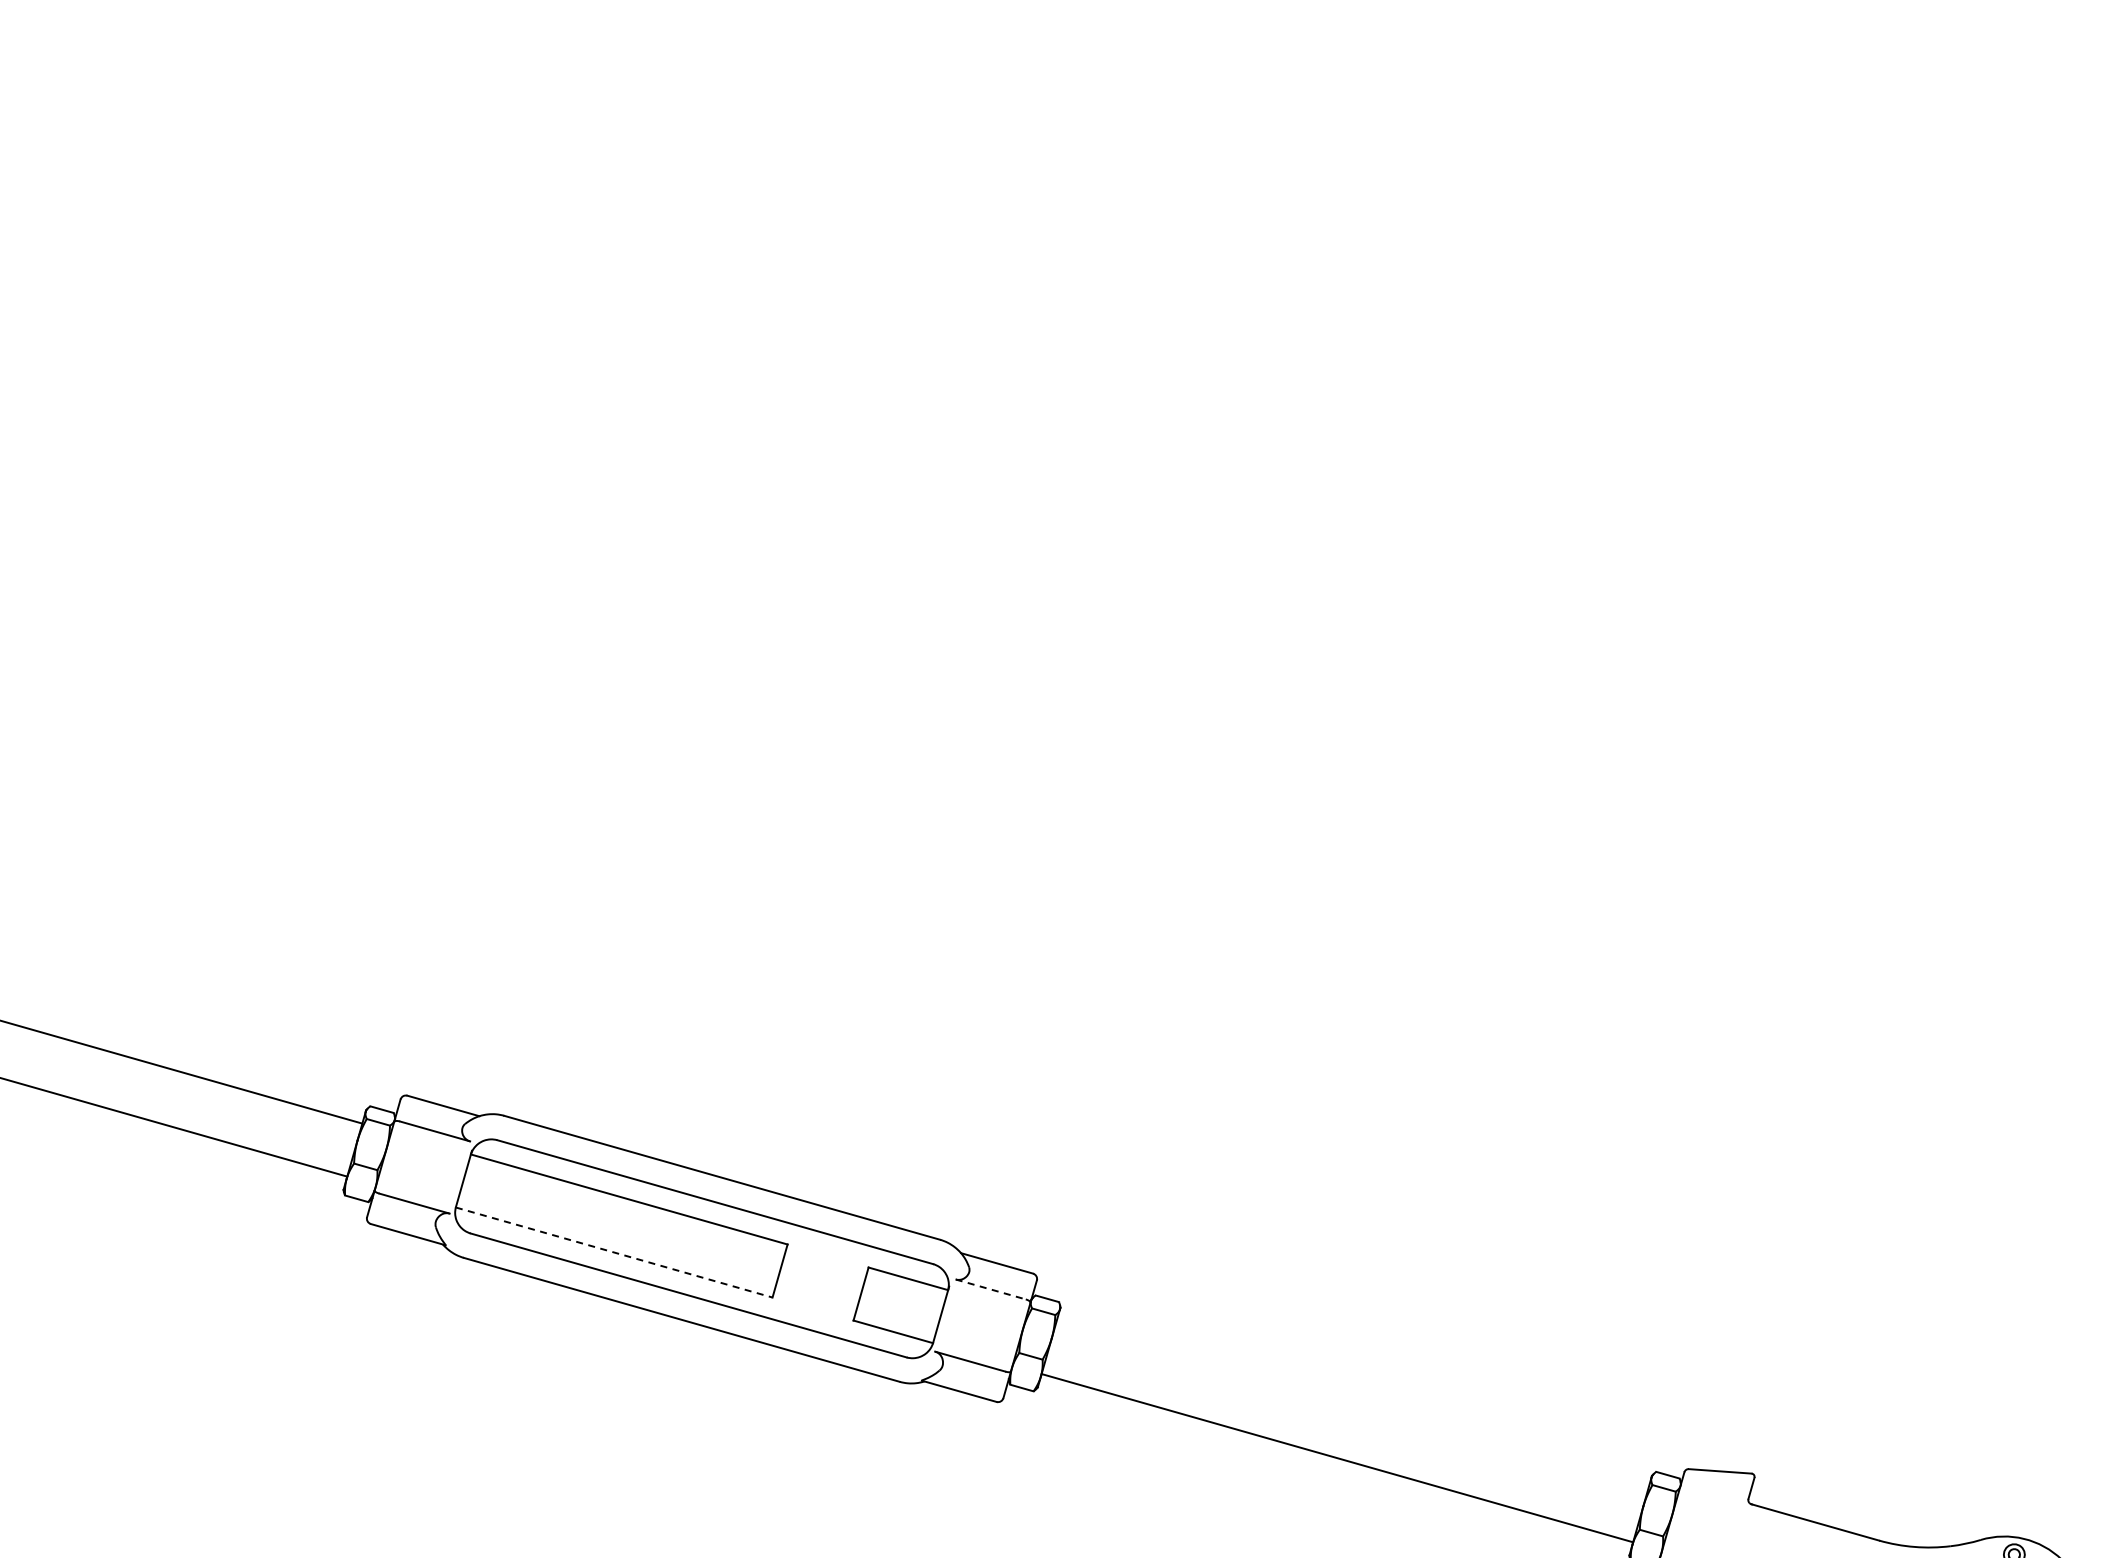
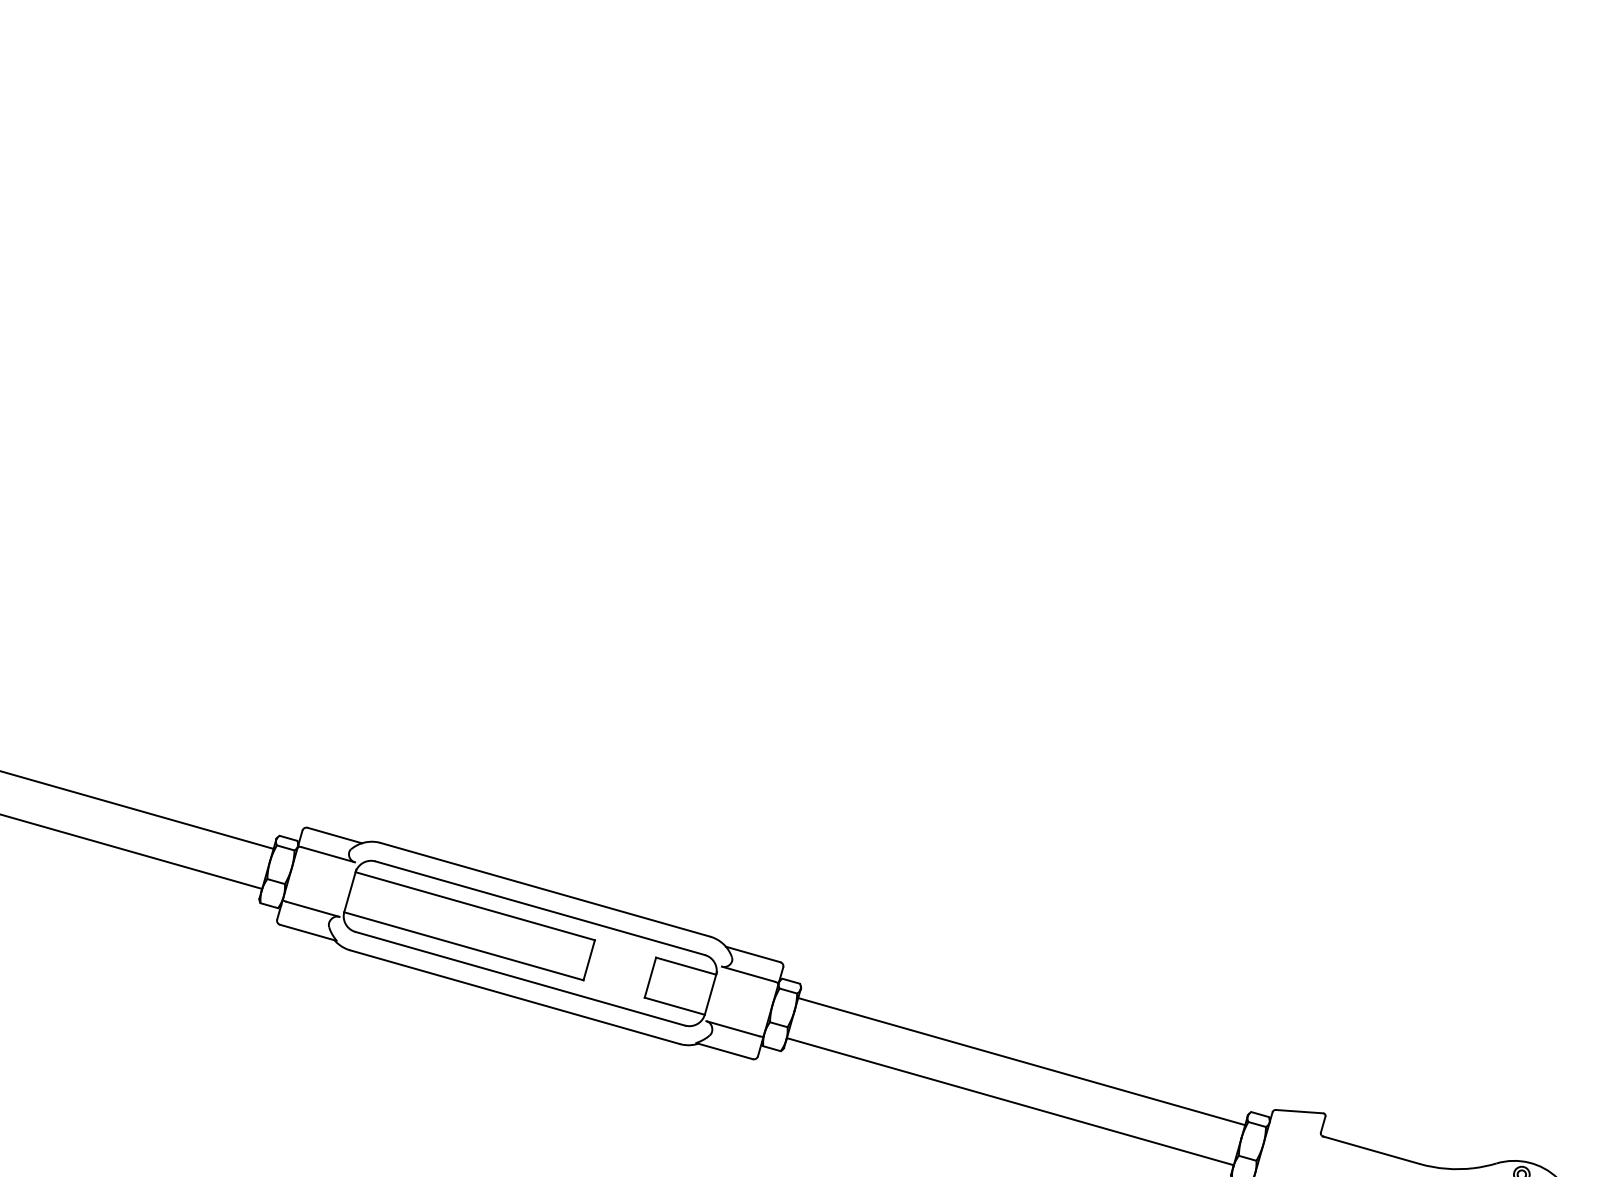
line: (614, 1252) -> (464, 946), dashed -> solid
line: (991, 1289) -> (748, 974), dashed -> solid
line: (1352, 1405) -> (1021, 1061), added

